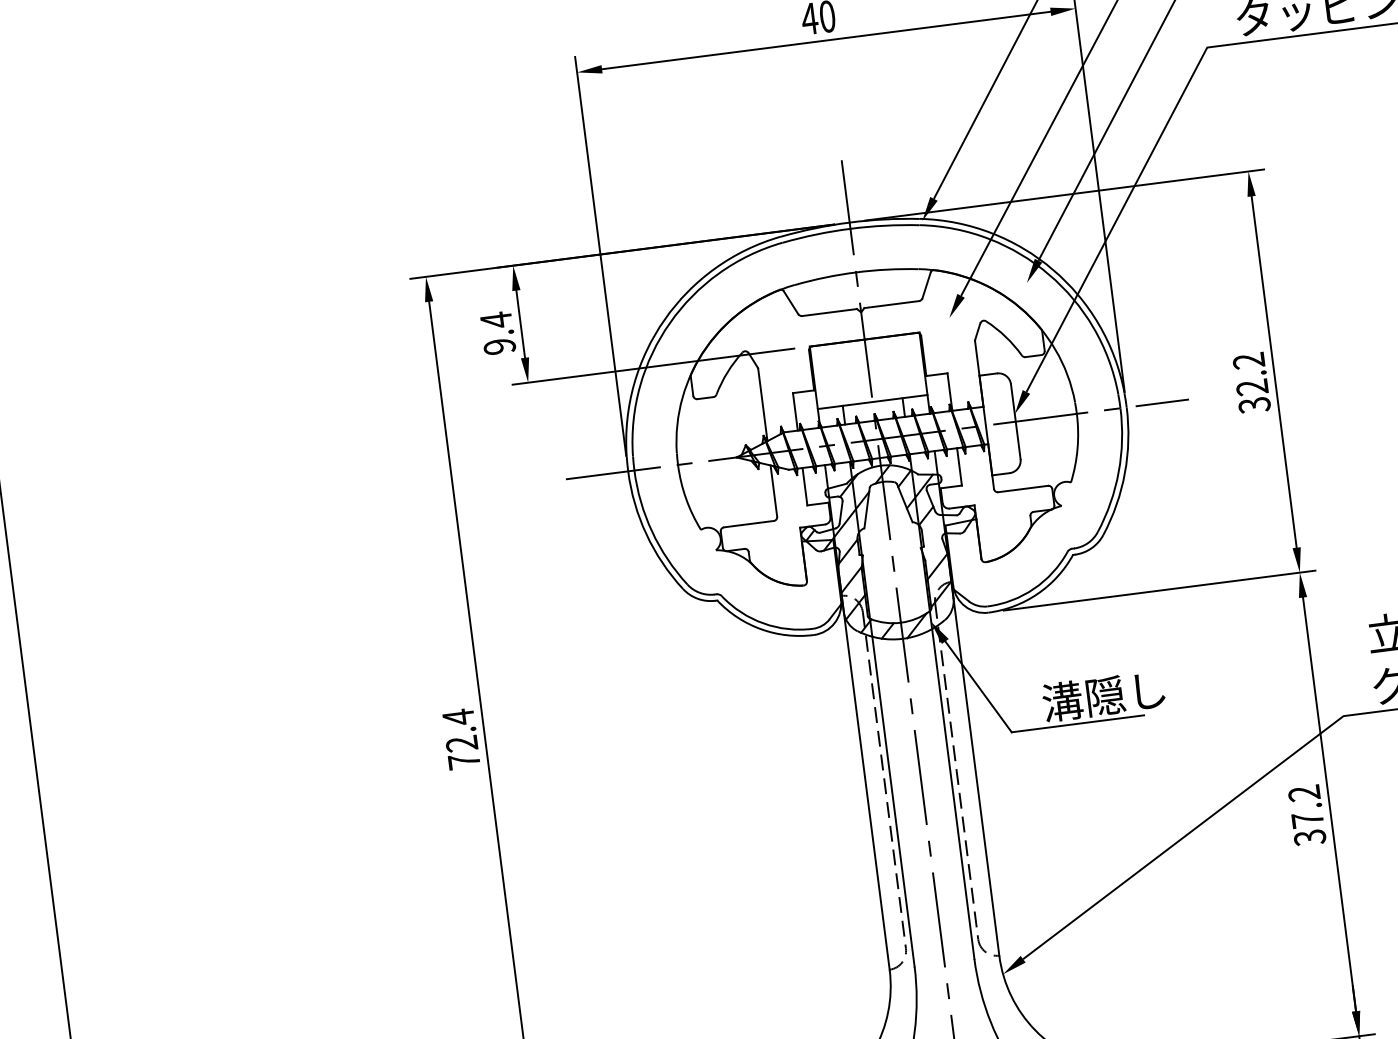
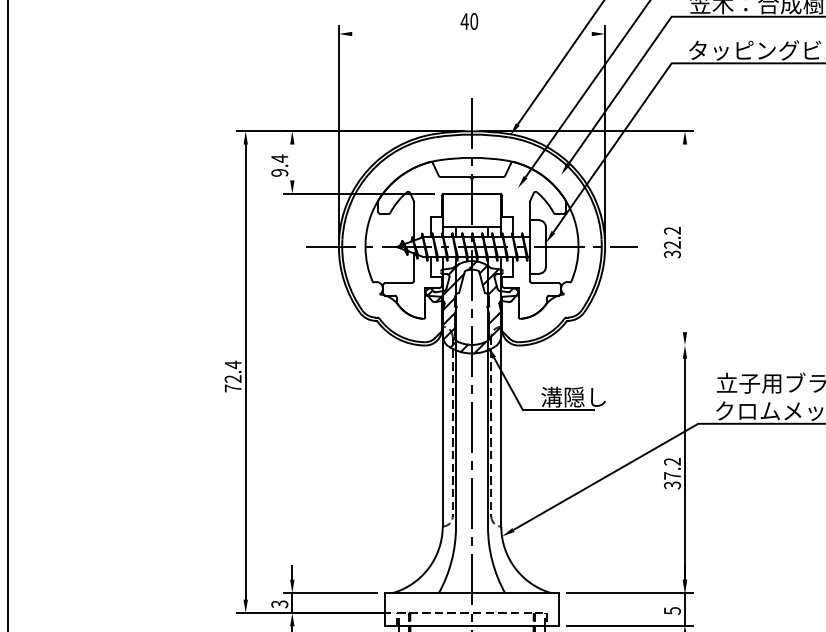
line: (825, 41) -> (471, 34), removed
line: (521, 324) -> (292, 162), removed
line: (1273, 372) -> (684, 238), removed
line: (1158, 590) -> (609, 345), removed

